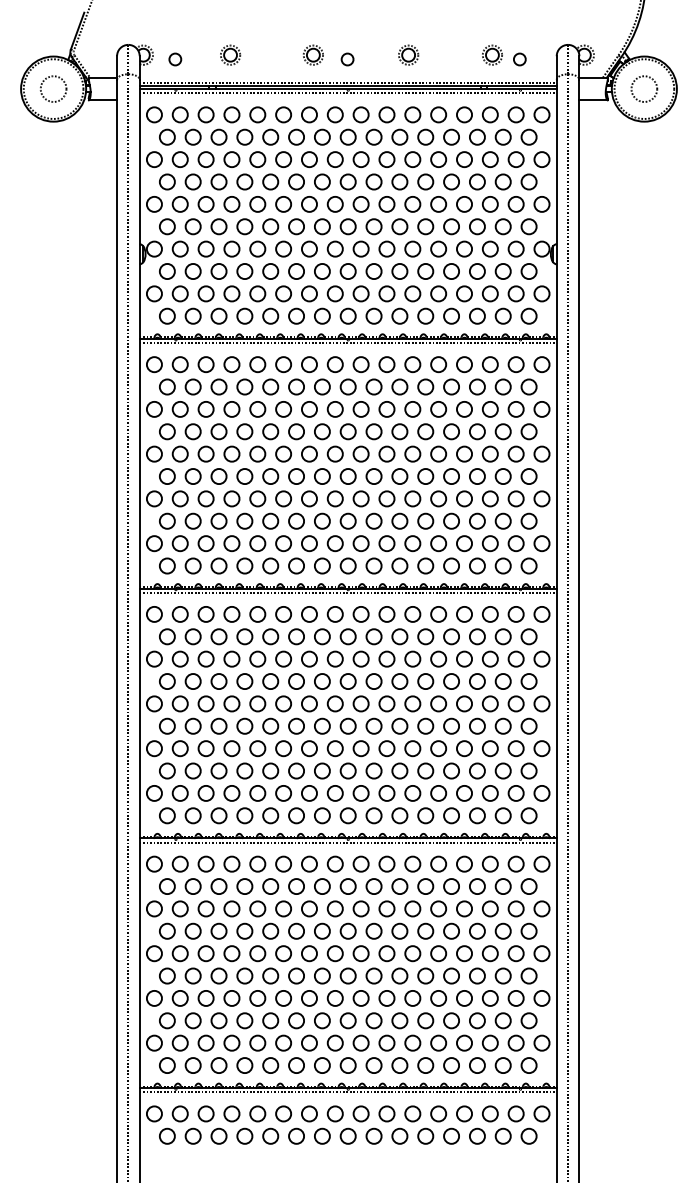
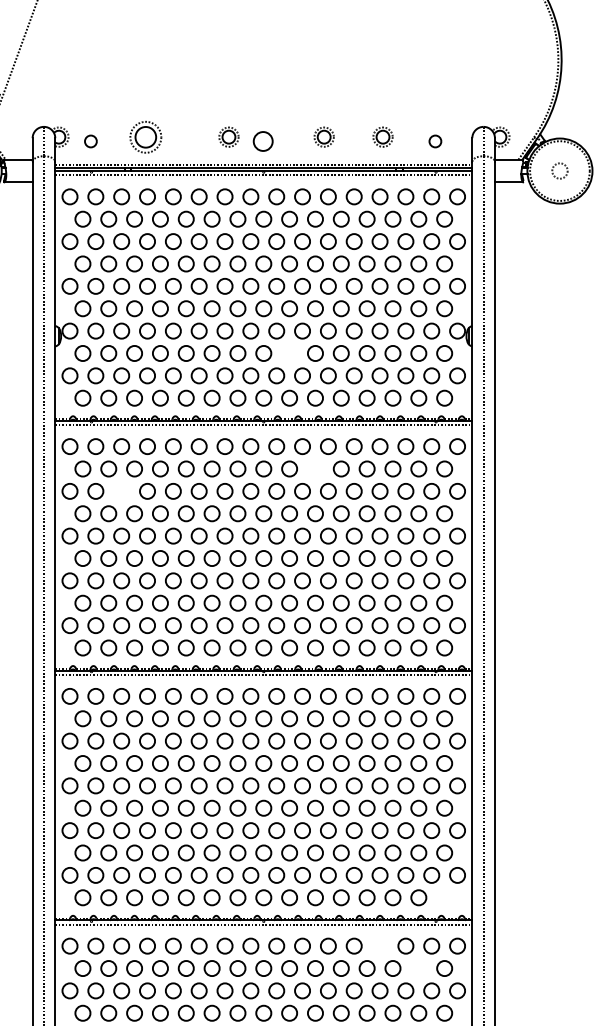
part: (230, 54) -> (146, 136), size x1.6
part: (492, 54) -> (383, 136), moved
circle: (347, 59) -> (263, 141), size x1.6
circle: (644, 88) -> (560, 170), size x0.6
circle: (373, 271) -> (289, 353), removed
circle: (399, 386) -> (315, 468), removed
circle: (205, 409) -> (121, 491), removed
circle: (528, 815) -> (444, 897), removed
circle: (464, 863) -> (380, 945), removed
circle: (502, 886) -> (418, 968), removed

